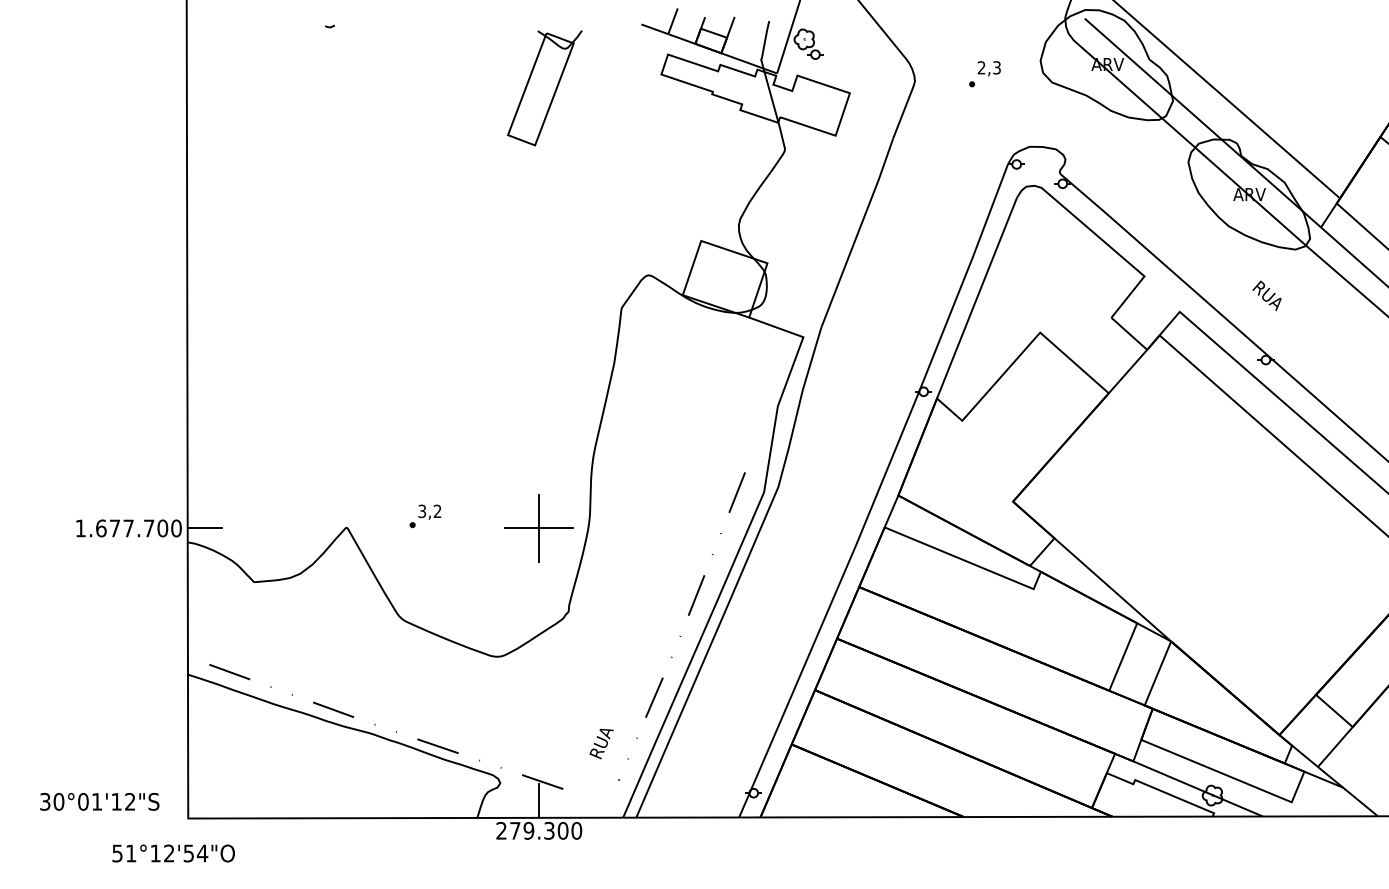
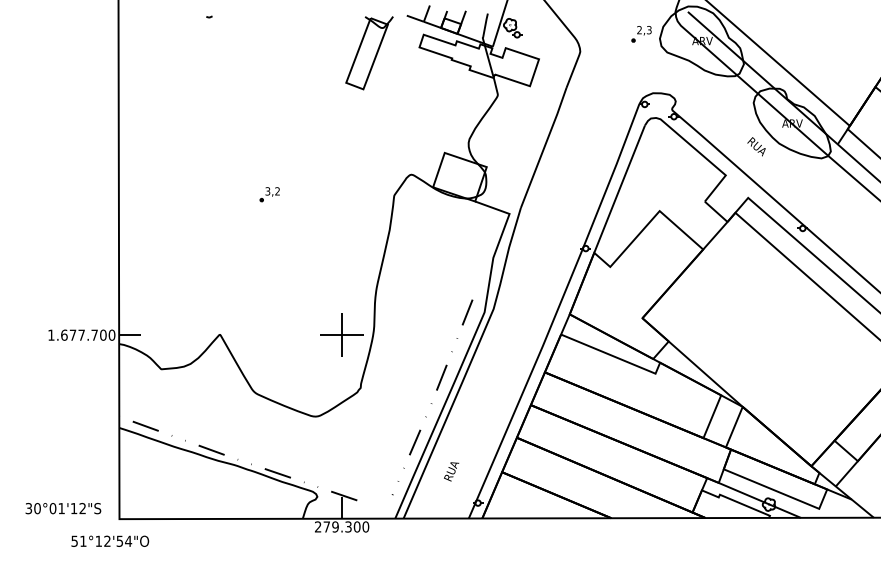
part: (984, 74) -> (641, 34), moved
part: (544, 88) -> (369, 53), moved
text: (1266, 295) -> (756, 146), moved
part: (424, 516) -> (269, 194), moved
text: (601, 743) -> (451, 471), moved

